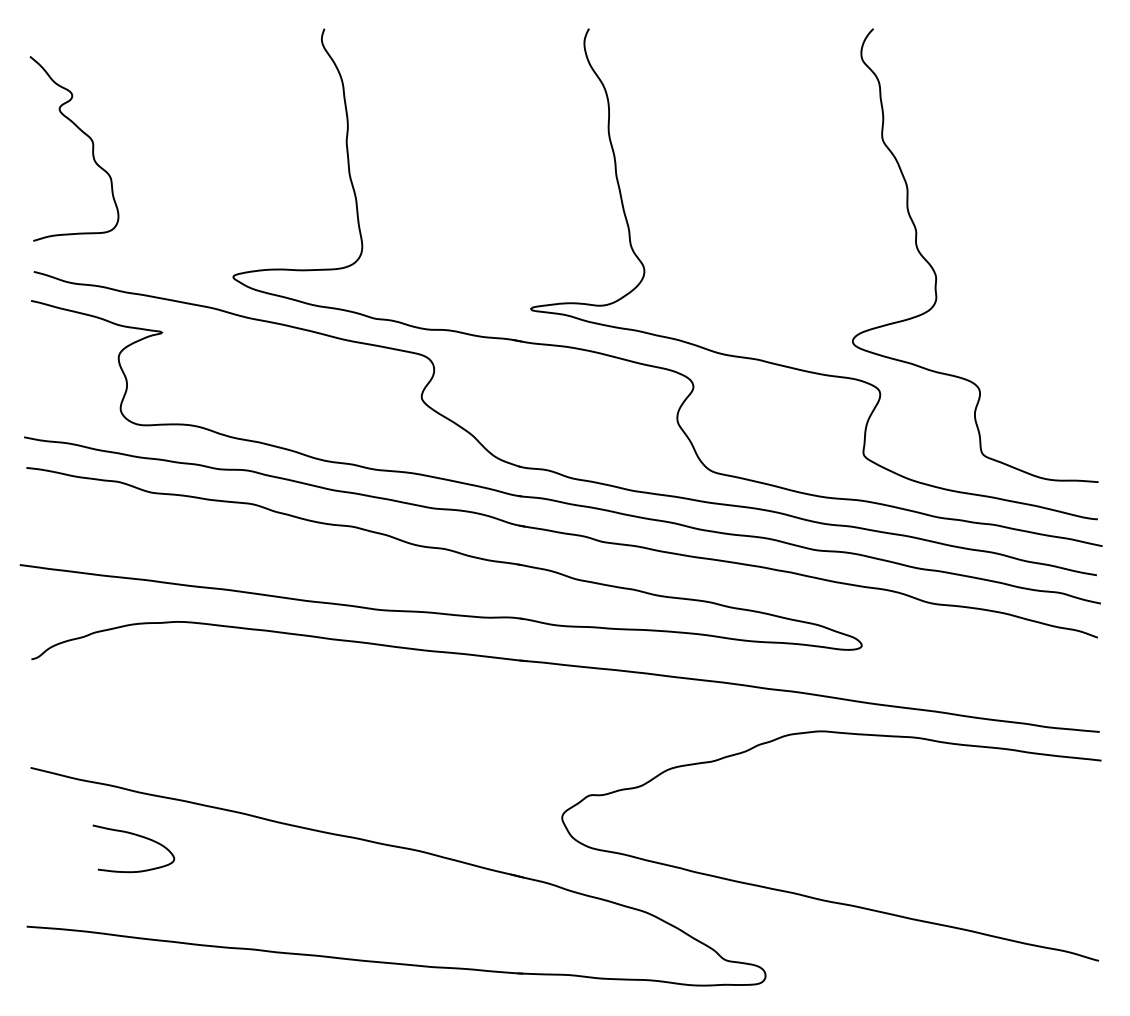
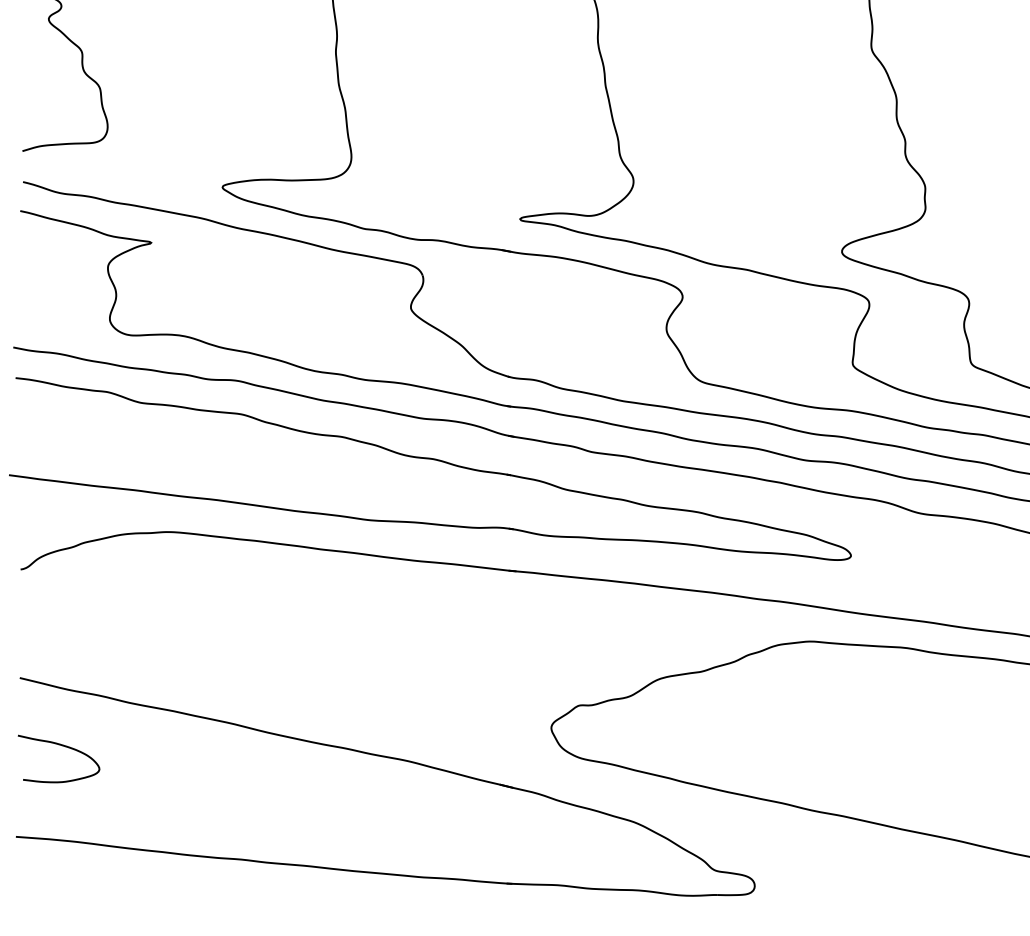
curve: (137, 836) -> (62, 746), moved

